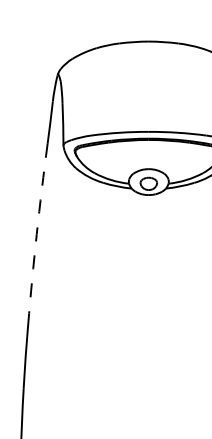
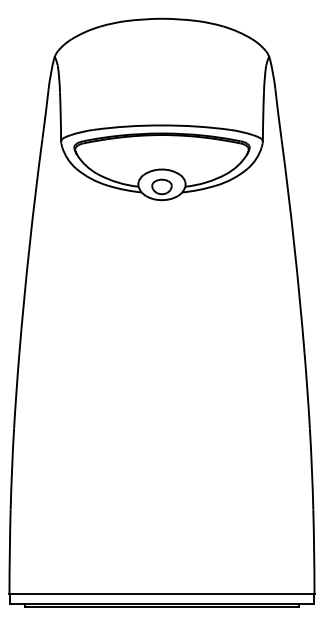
arc: (36, 234) -> (29, 246), dashed -> solid

